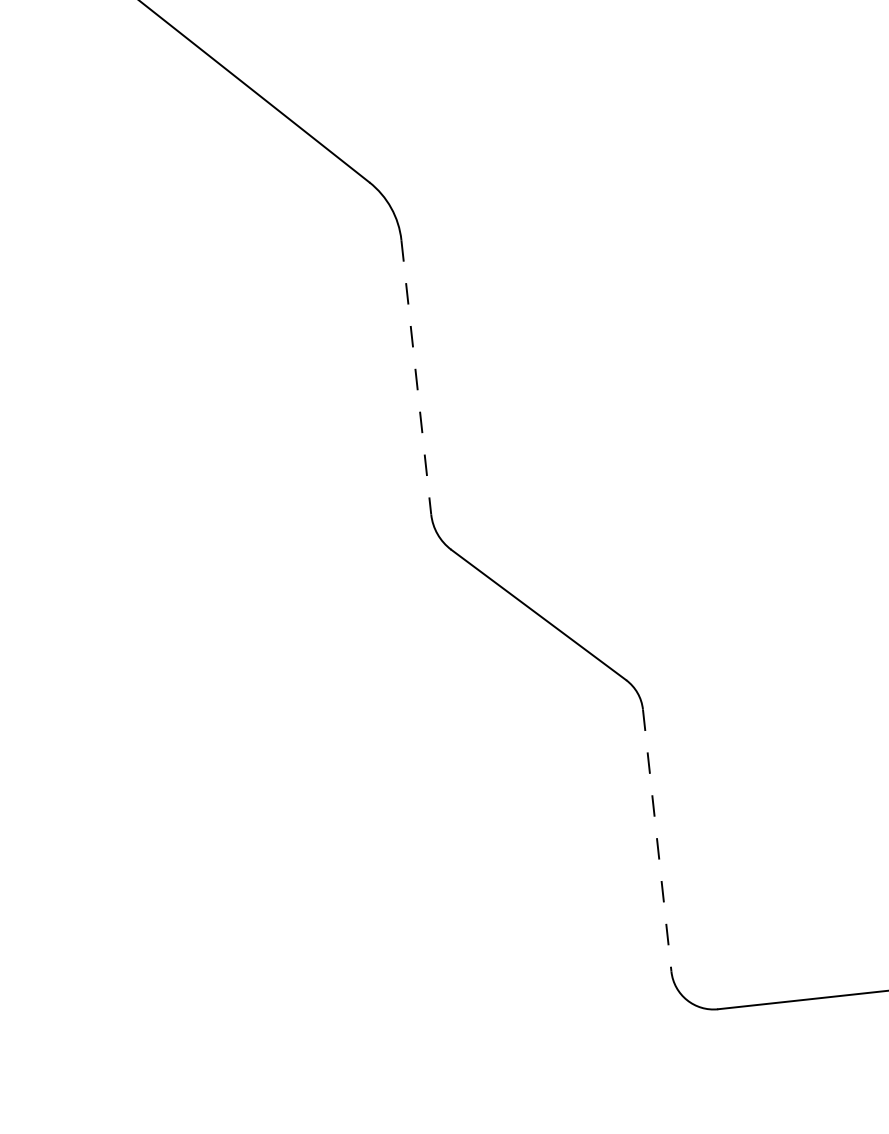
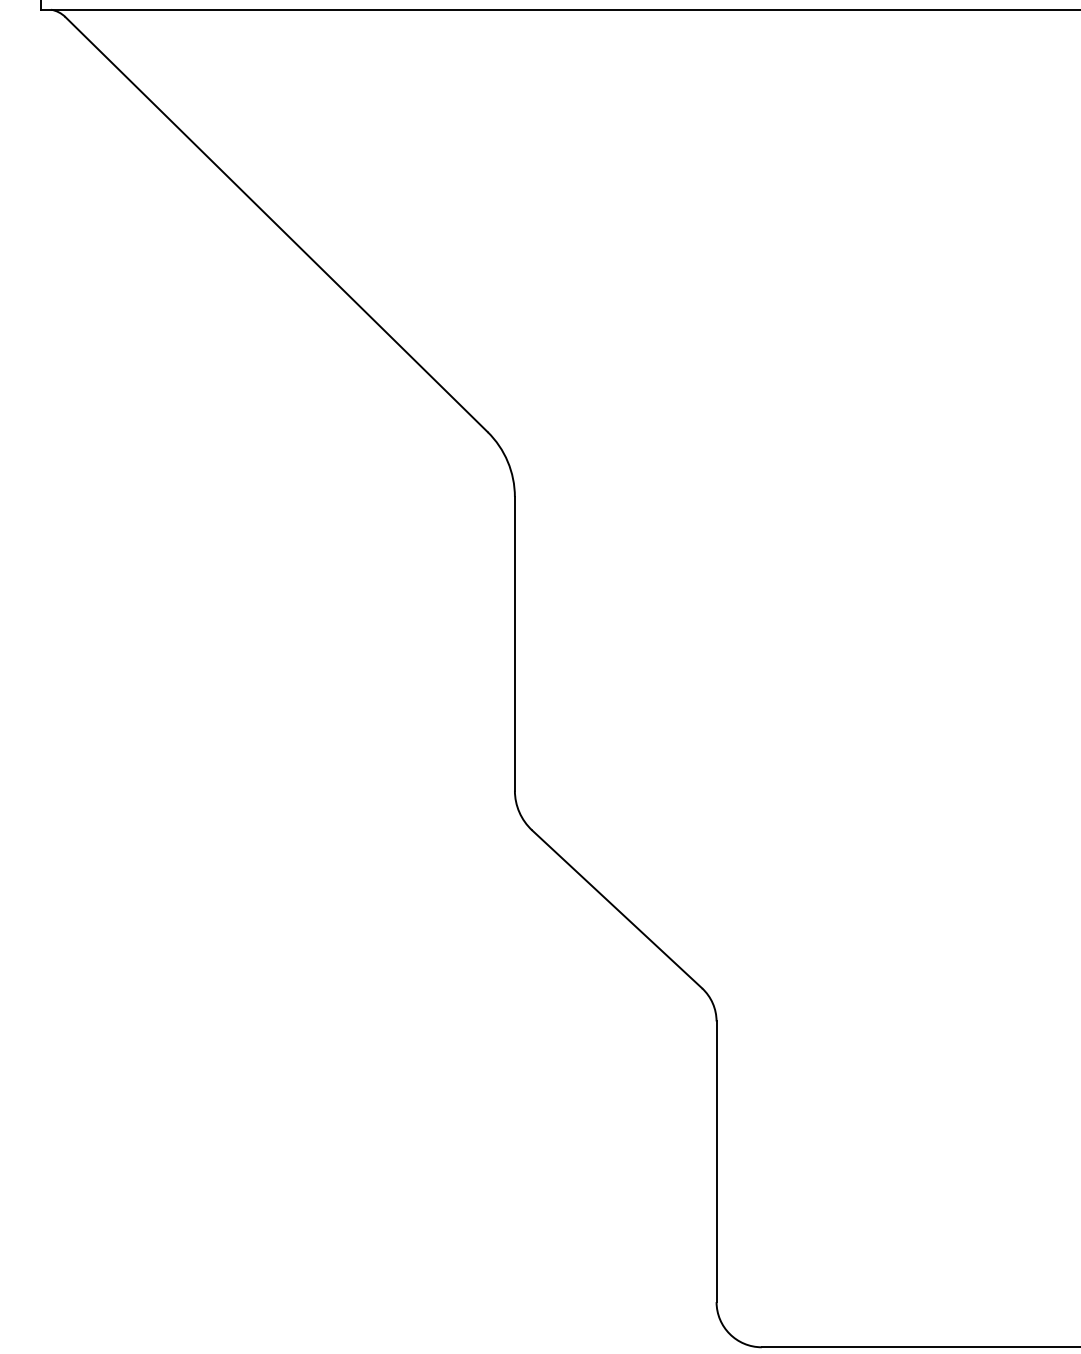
line: (415, 377) -> (514, 643), dashed -> solid
line: (657, 841) -> (716, 1162), dashed -> solid

